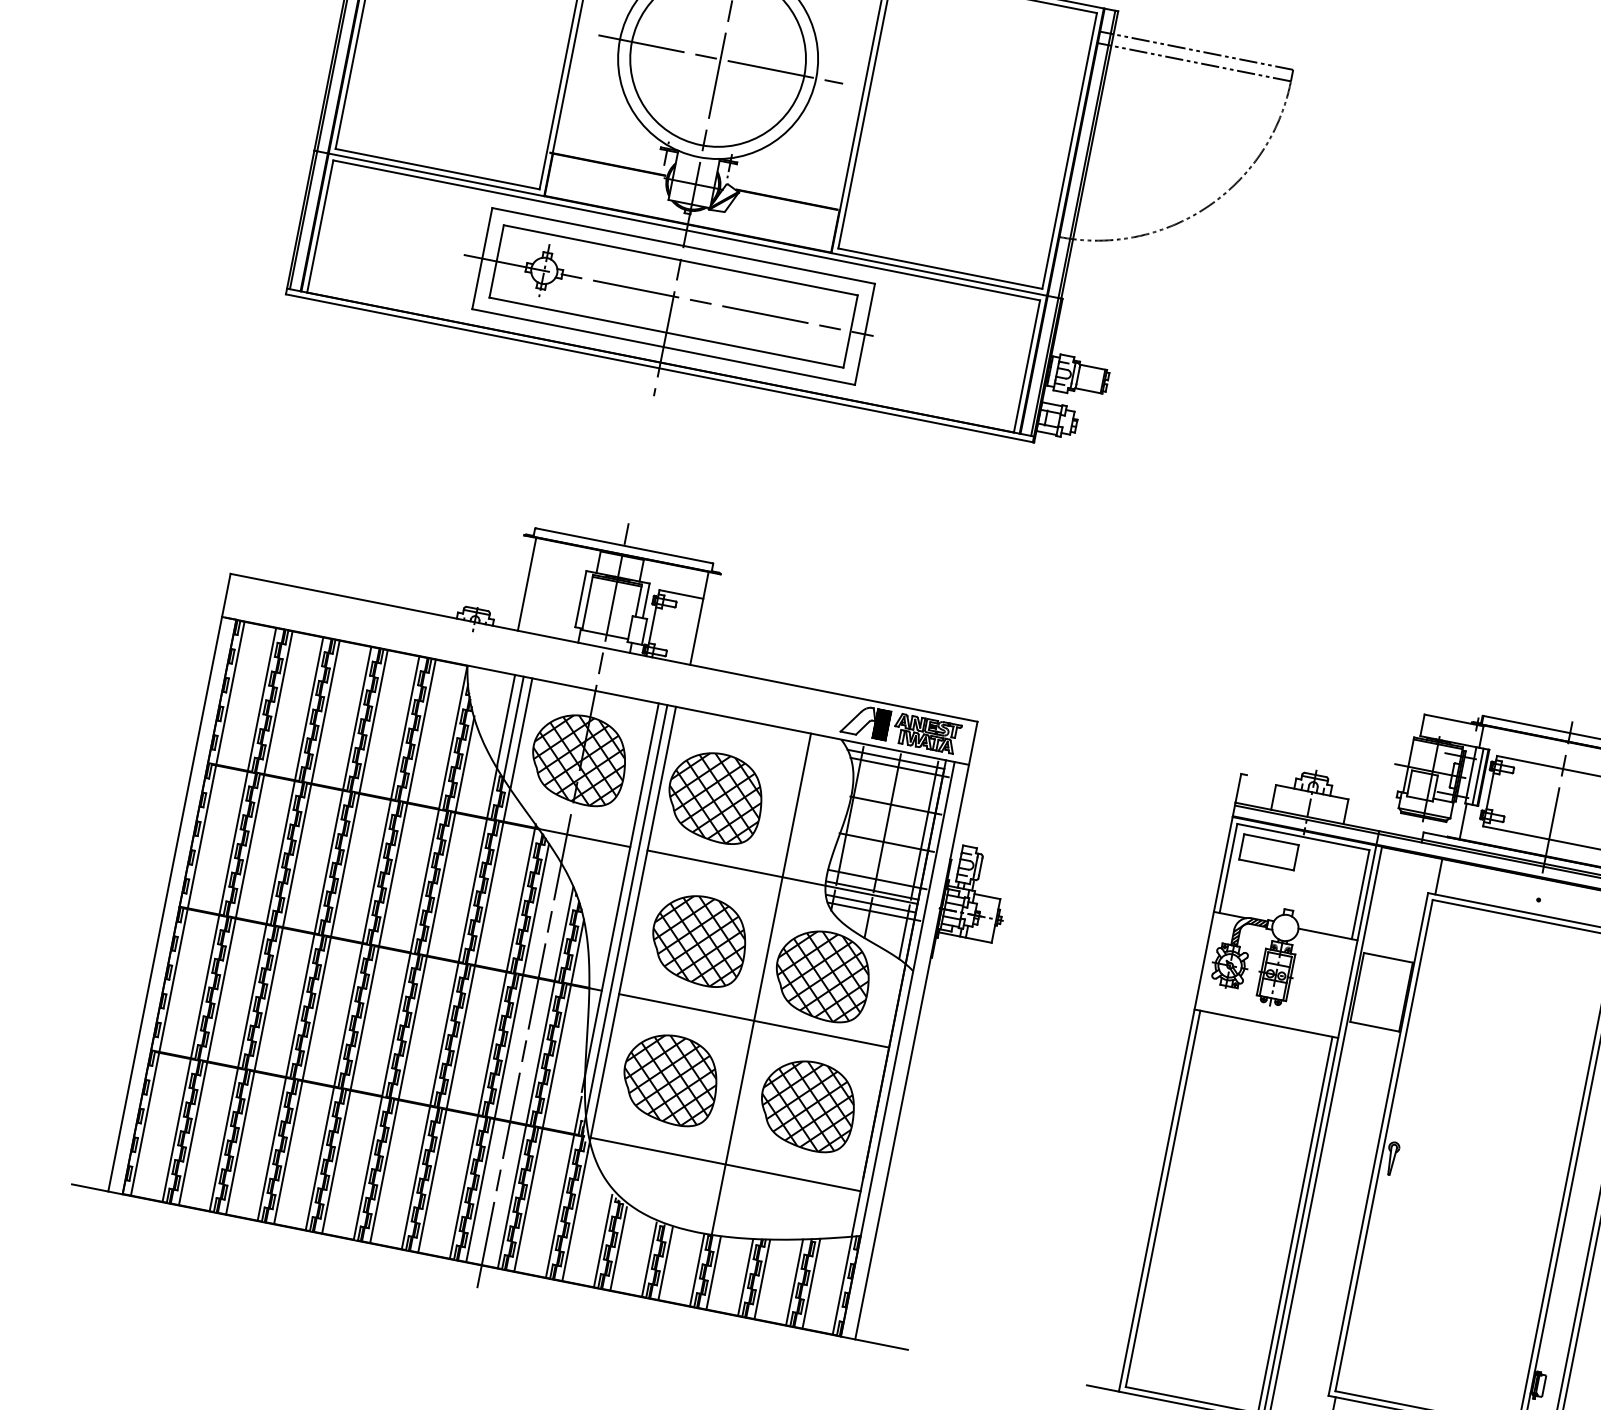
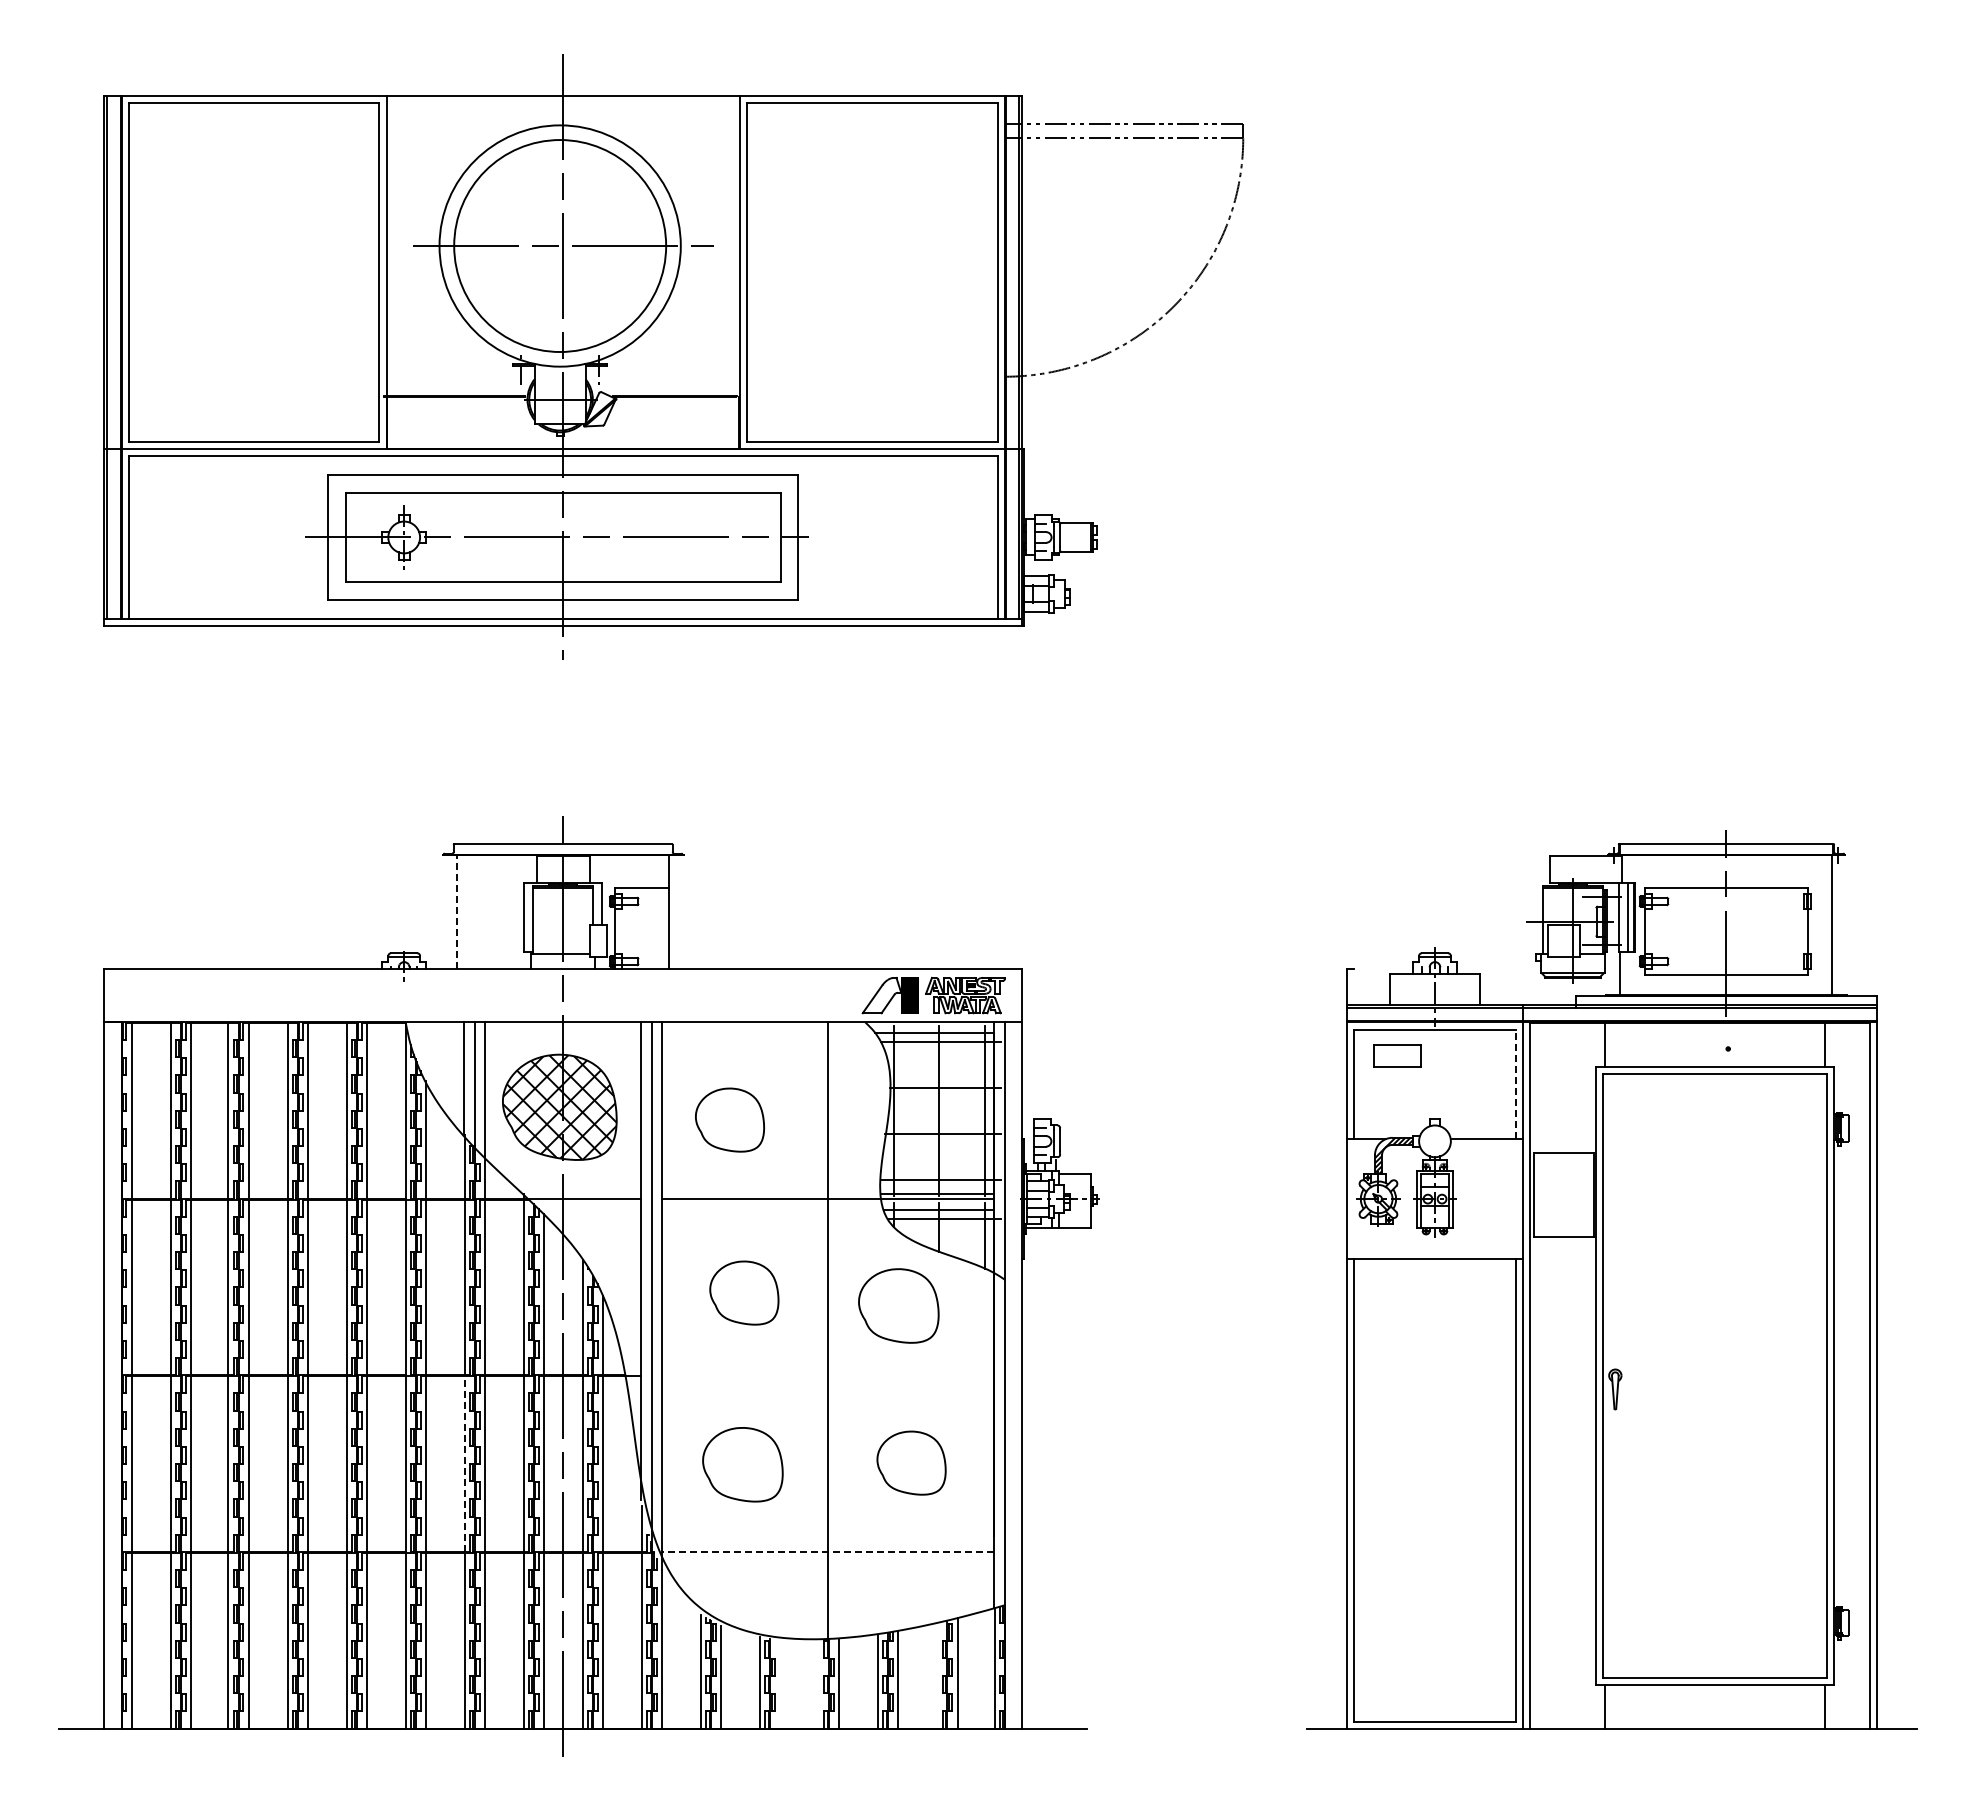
line: (527, 583) -> (457, 911), solid -> dashed
part: (715, 796) -> (729, 1119), size x0.6
part: (1268, 852) -> (1397, 1055), size x0.7
line: (1360, 894) -> (1516, 1084), solid -> dashed
part: (699, 939) -> (744, 1292), size x0.6
part: (822, 975) -> (898, 1305), size x0.7
line: (754, 1020) -> (828, 1375), removed
line: (444, 1034) -> (464, 1464), solid -> dashed
part: (670, 1079) -> (742, 1464), size x0.7
part: (807, 1104) -> (911, 1462), size x0.6
line: (725, 1164) -> (827, 1552), solid -> dashed
line: (665, 1263) -> (780, 1683), removed
line: (697, 1270) -> (819, 1684), removed
line: (794, 1282) -> (937, 1675), removed

